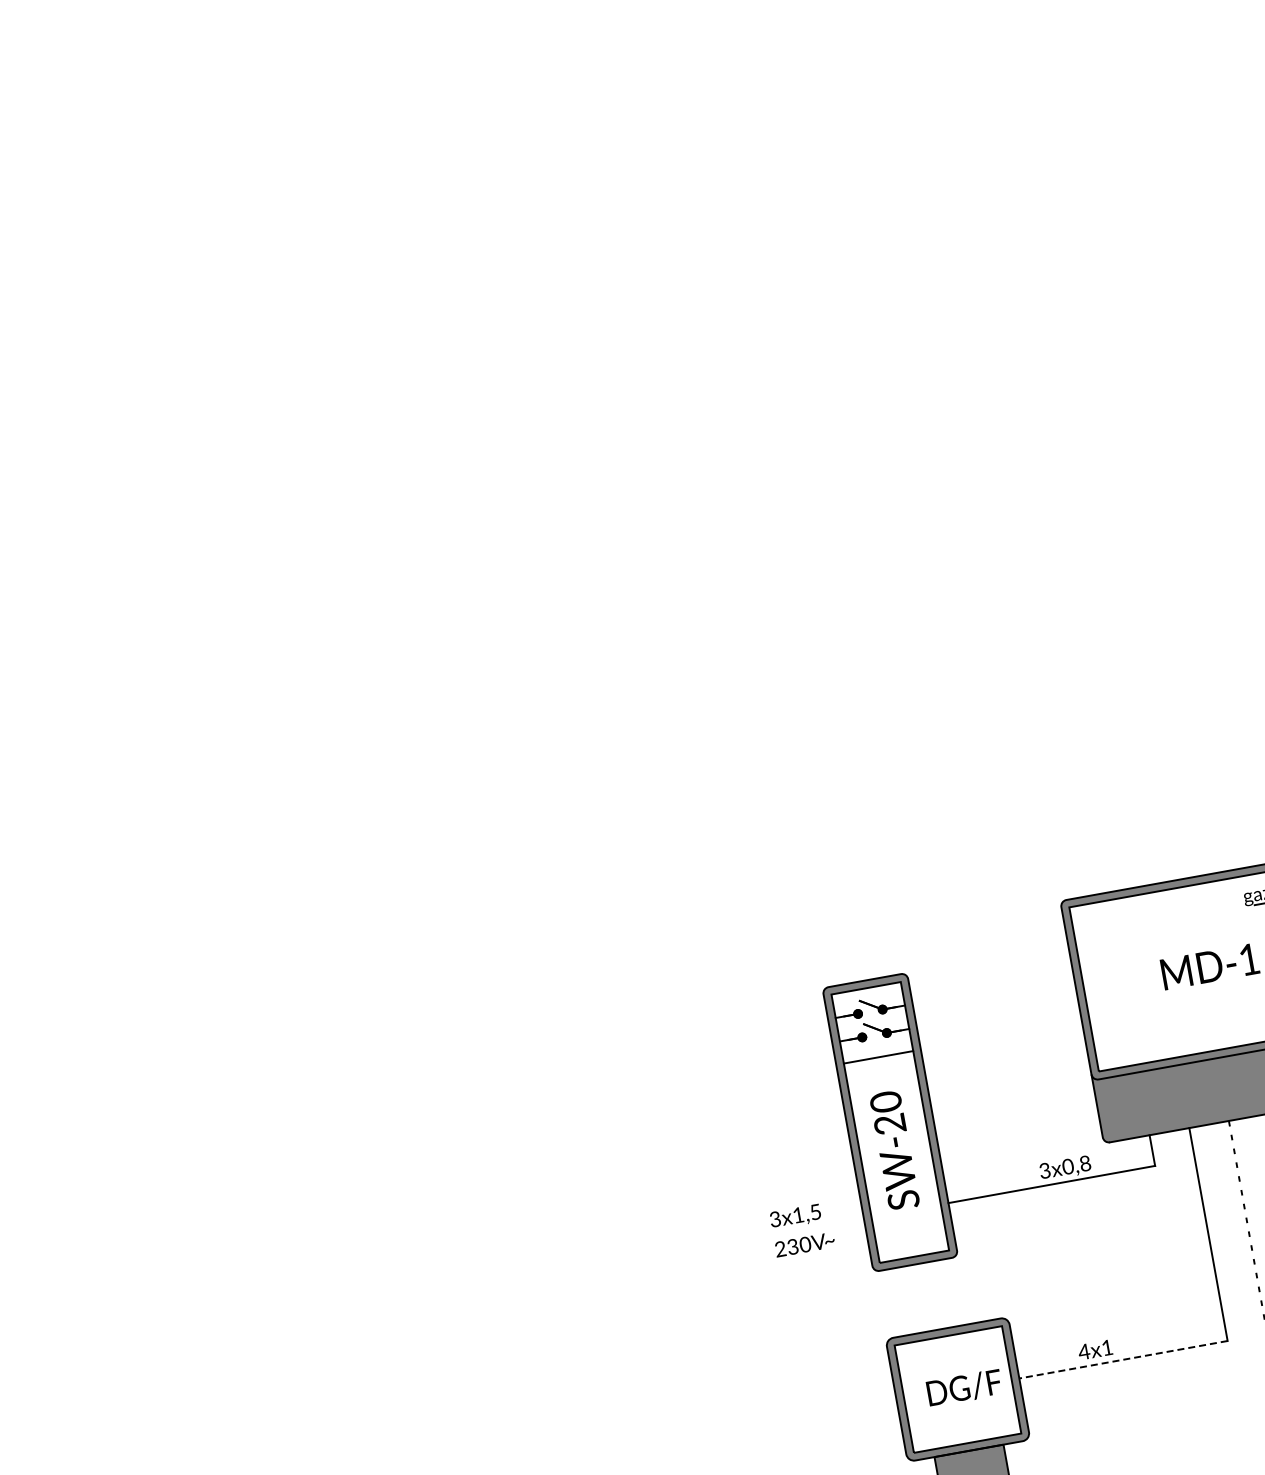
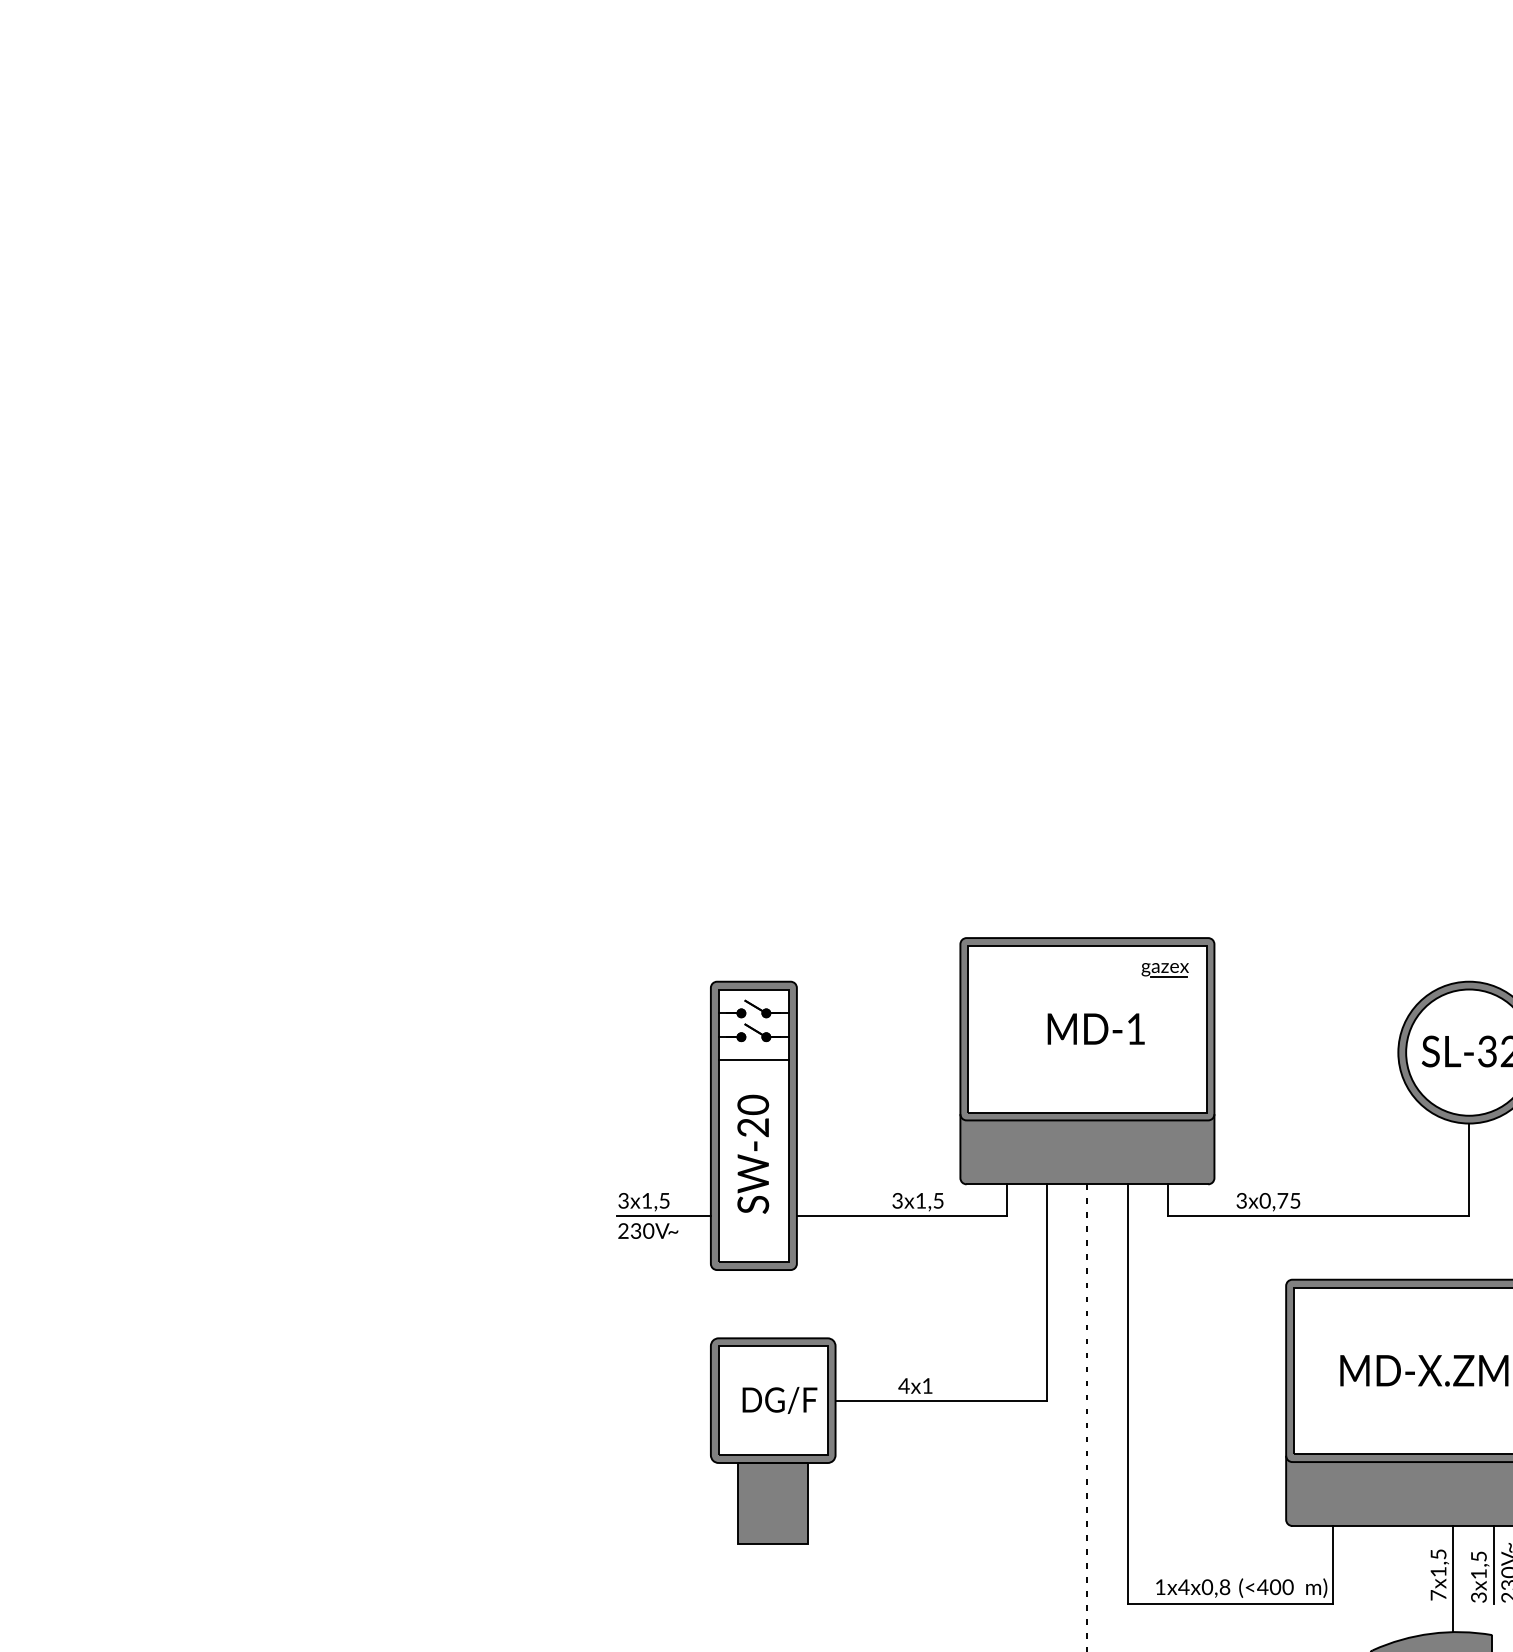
text: (1076, 1164) -> (929, 1200), 3x0,8 -> 3x1,5
line: (817, 1226) -> (663, 1215), added
line: (1123, 1359) -> (941, 1400), dashed -> solid

